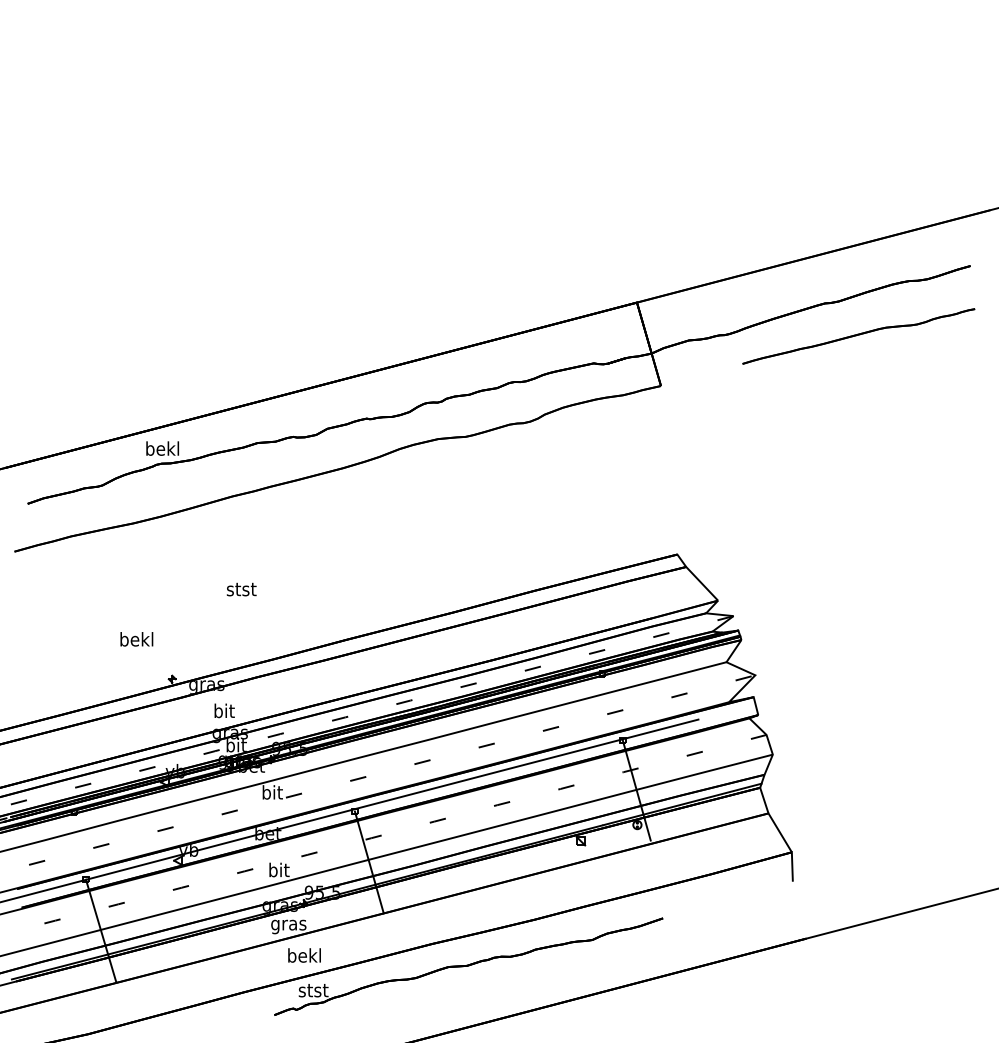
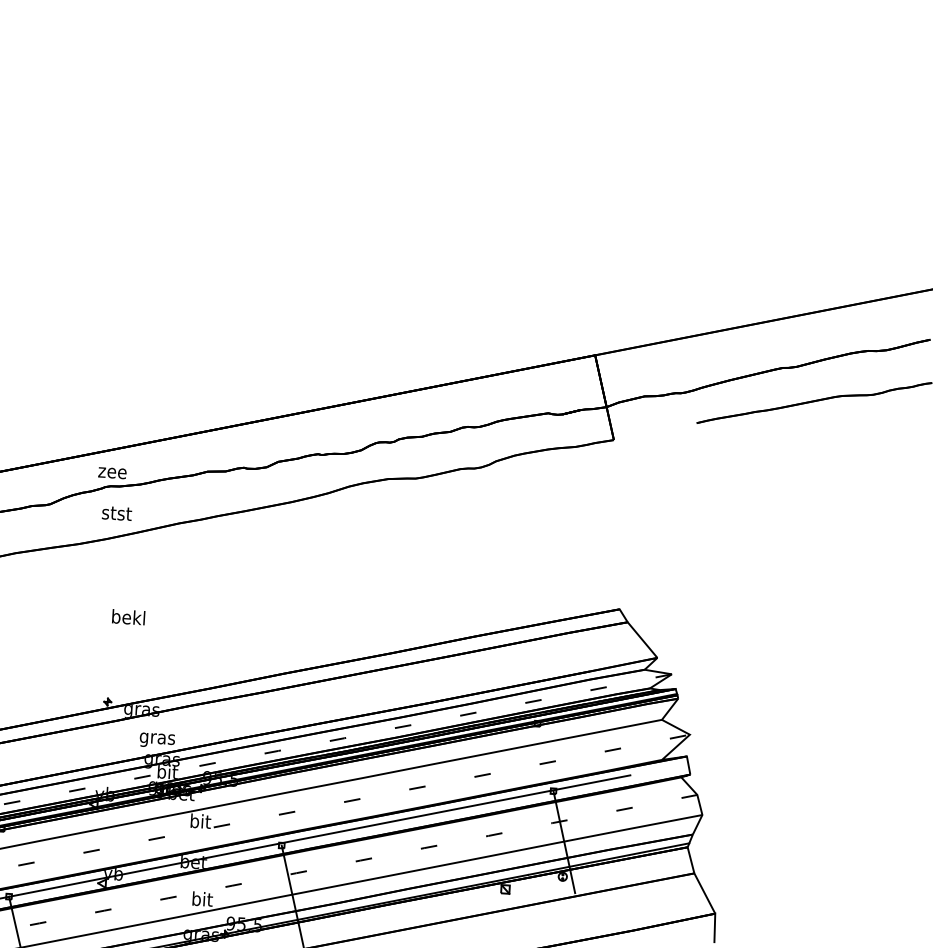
text: (162, 448) -> (112, 471), bekl -> zee
text: (241, 589) -> (116, 513), moved
text: (136, 639) -> (128, 617), moved
text: (223, 712) -> (156, 738), bit -> gras

